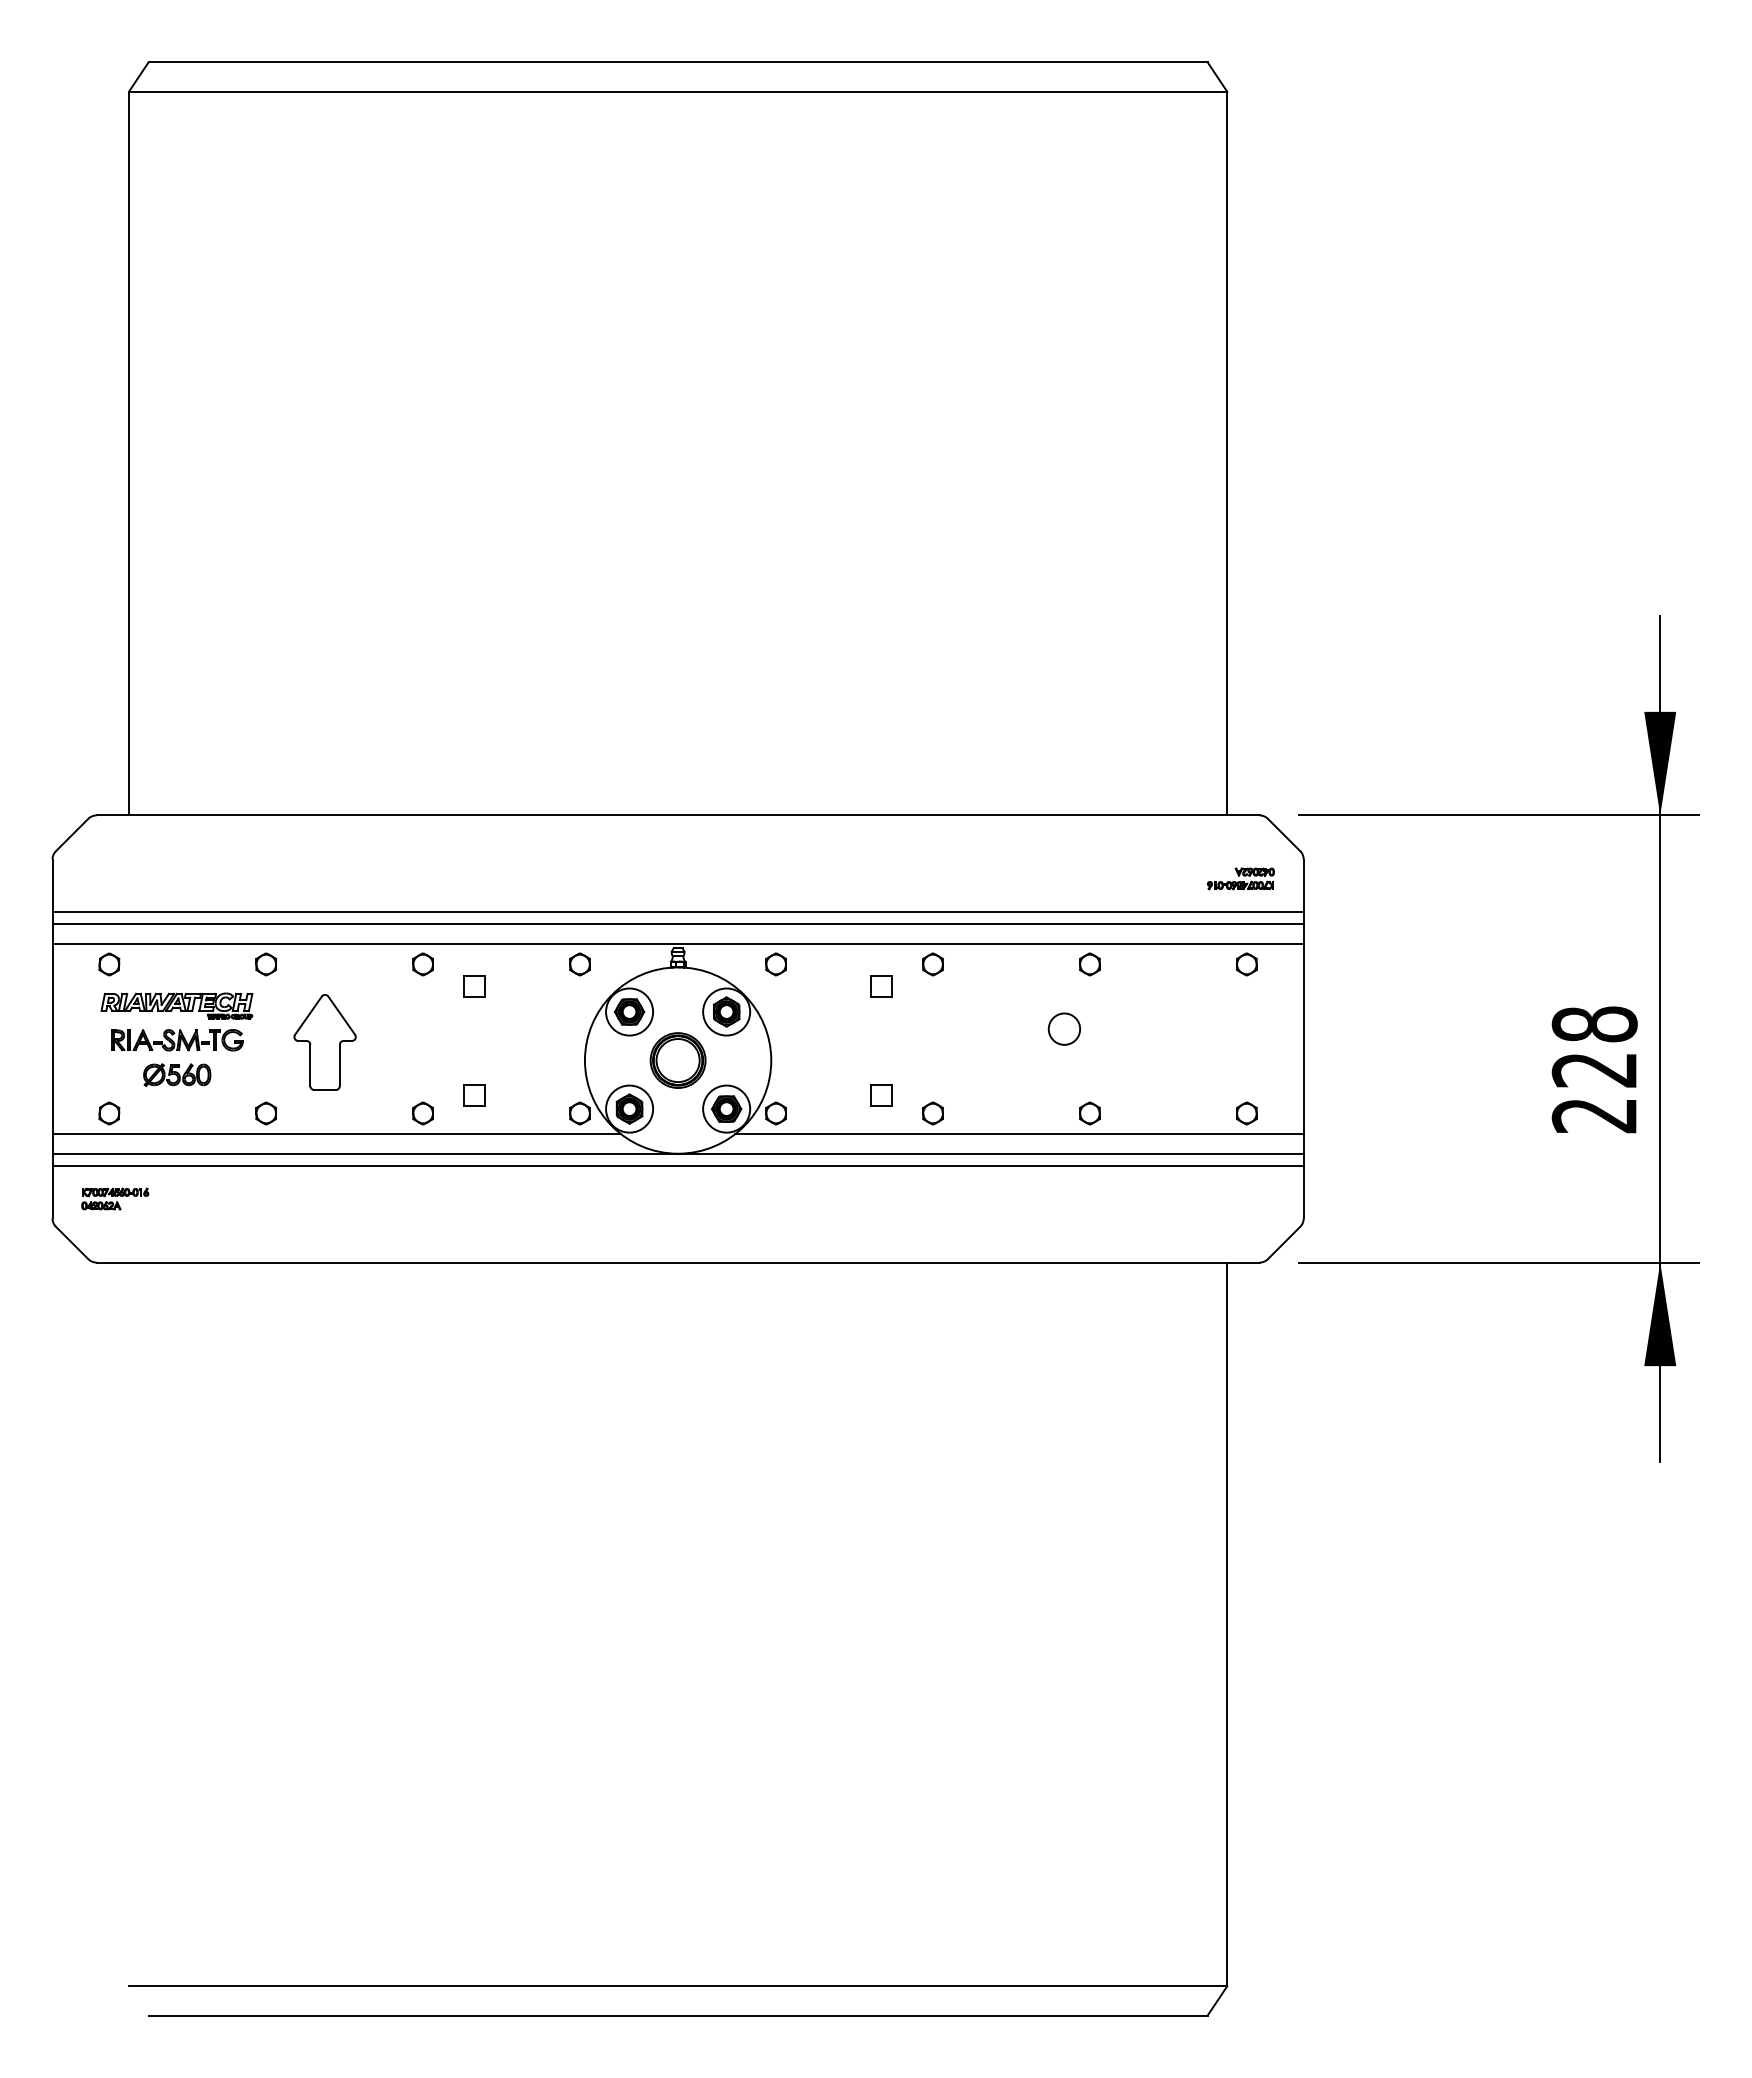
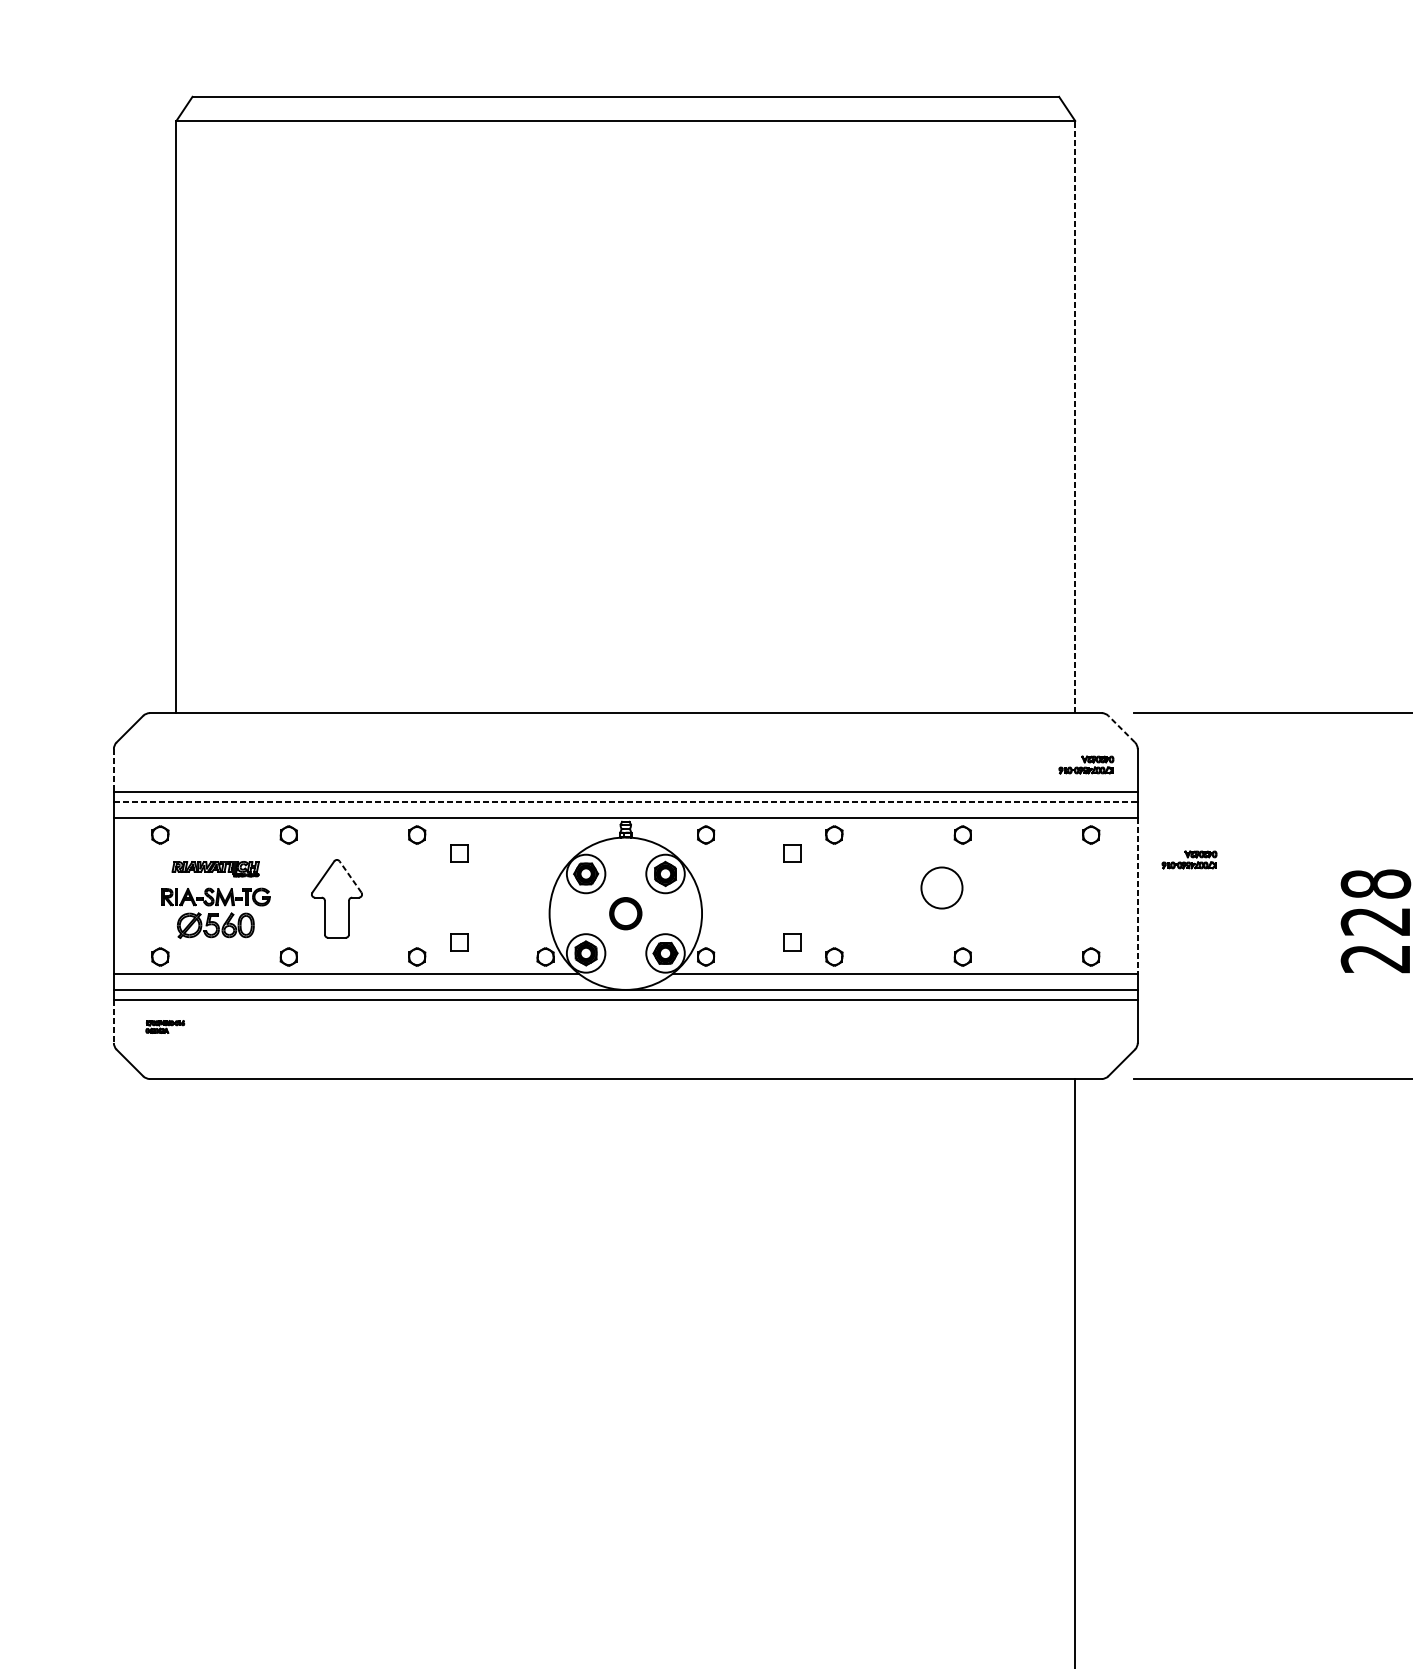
line: (1227, 453) -> (1075, 416), solid -> dashed
line: (1284, 835) -> (1122, 729), solid -> dashed
line: (52, 885) -> (113, 770), solid -> dashed
line: (678, 924) -> (626, 802), solid -> dashed
part: (579, 964) -> (545, 835), removed
part: (1366, 994) -> (1189, 859), added
part: (176, 1005) -> (215, 868), size x0.7
line: (341, 1015) -> (350, 876), solid -> dashed
circle: (1064, 1028) -> (942, 887), size x1.6
line: (1303, 1039) -> (1137, 896), solid -> dashed
part: (677, 1060) -> (625, 913), size x0.7
part: (177, 1074) -> (216, 925), size x1.4
line: (52, 1192) -> (113, 1021), solid -> dashed
part: (115, 1198) -> (165, 1026), size x0.7

